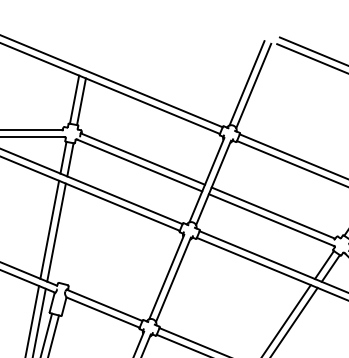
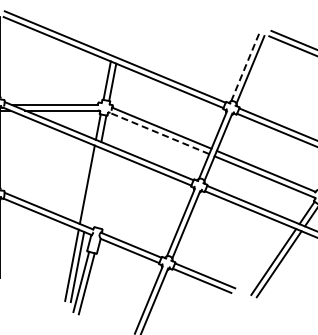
line: (246, 84) -> (244, 68), solid -> dashed
line: (138, 165) -> (158, 133), solid -> dashed
line: (56, 231) -> (92, 186), removed

